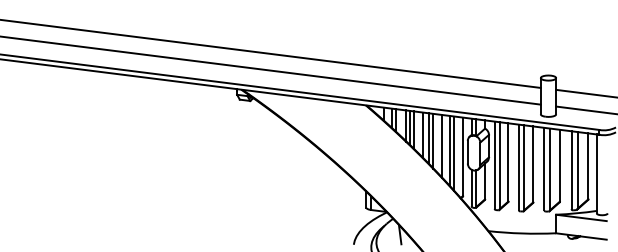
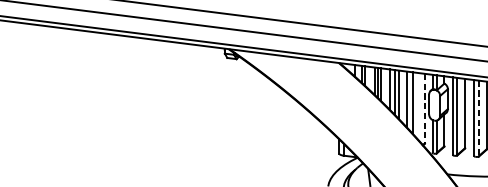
line: (454, 153) -> (417, 105), removed
line: (463, 157) -> (425, 109), solid -> dashed
line: (524, 167) -> (479, 118), solid -> dashed

